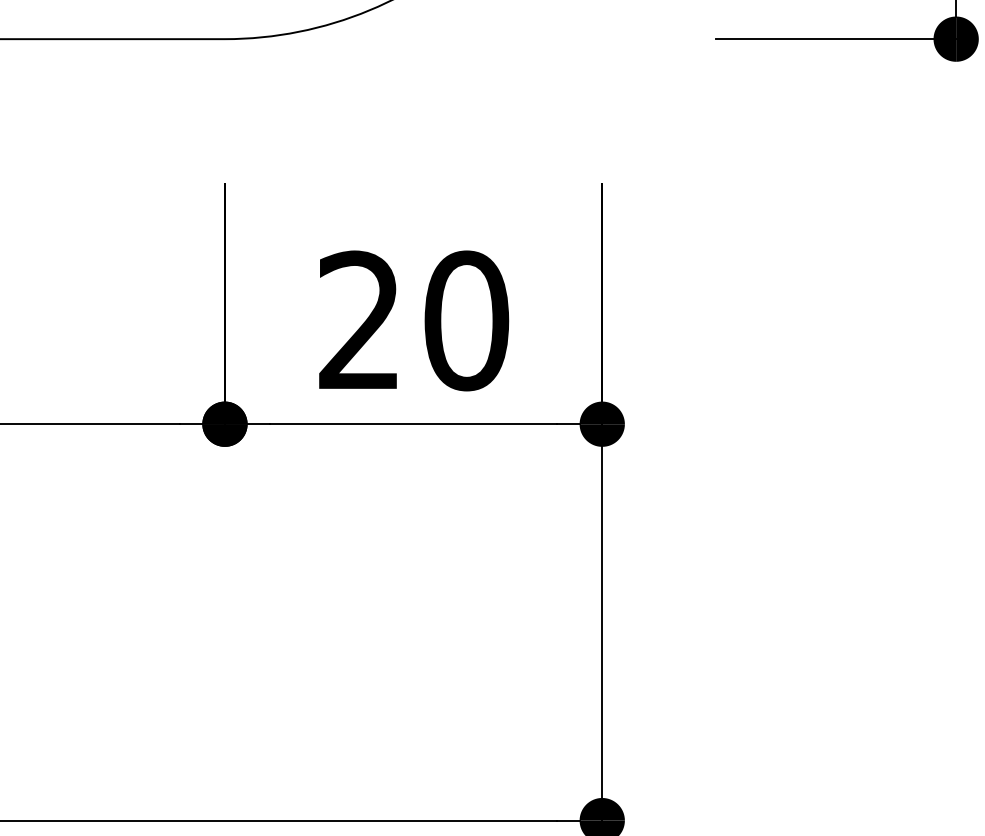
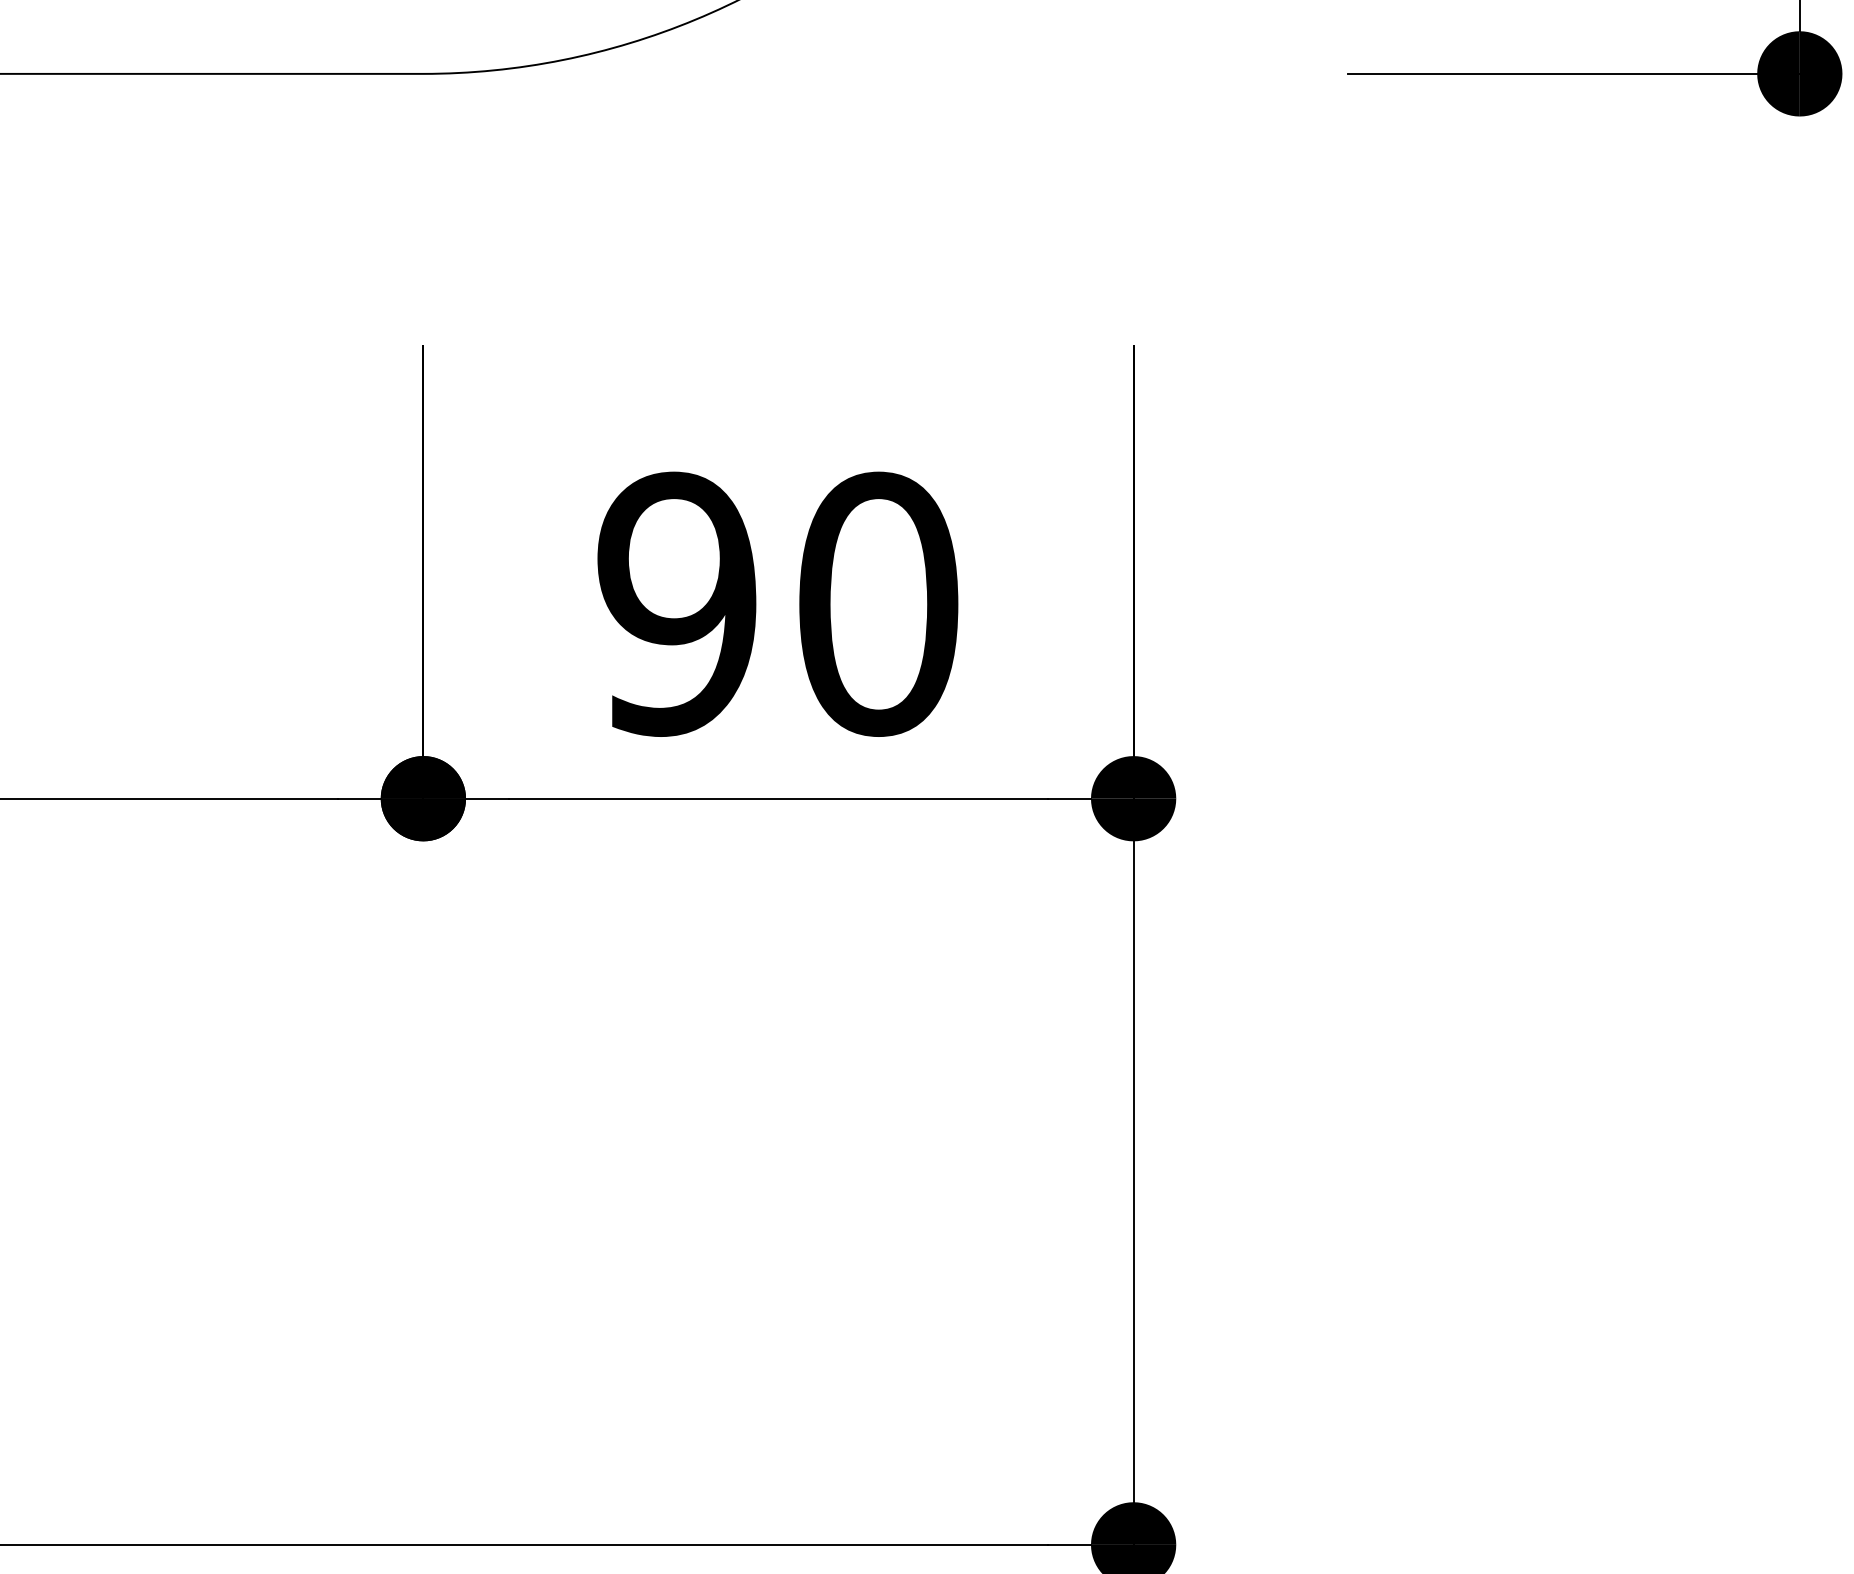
text: (359, 320) -> (676, 603), 20 -> 90

